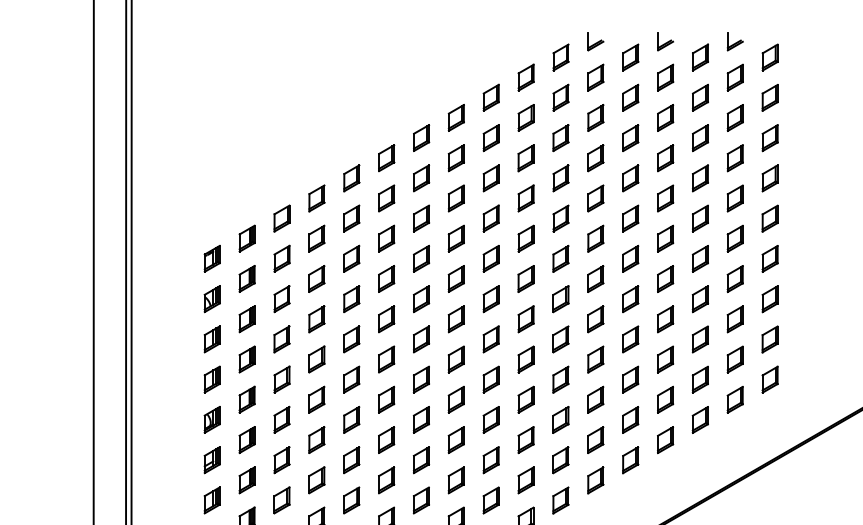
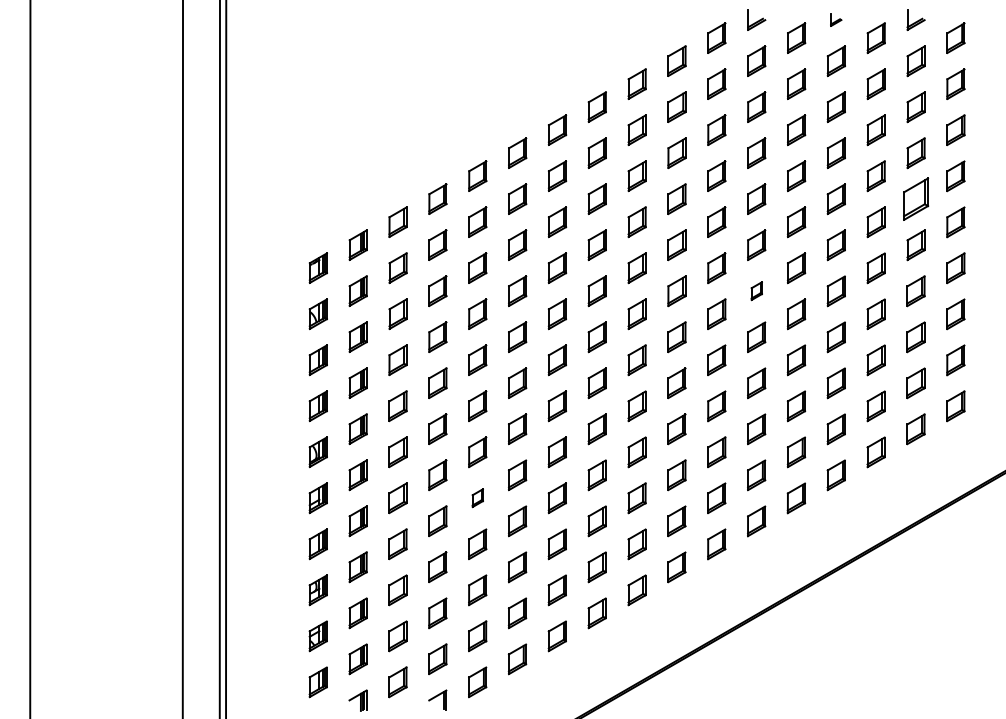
part: (664, 41) -> (835, 19), size x0.6
part: (734, 198) -> (915, 199), size x1.4
part: (595, 278) -> (756, 290), size x0.6
part: (351, 459) -> (477, 497), size x0.6

